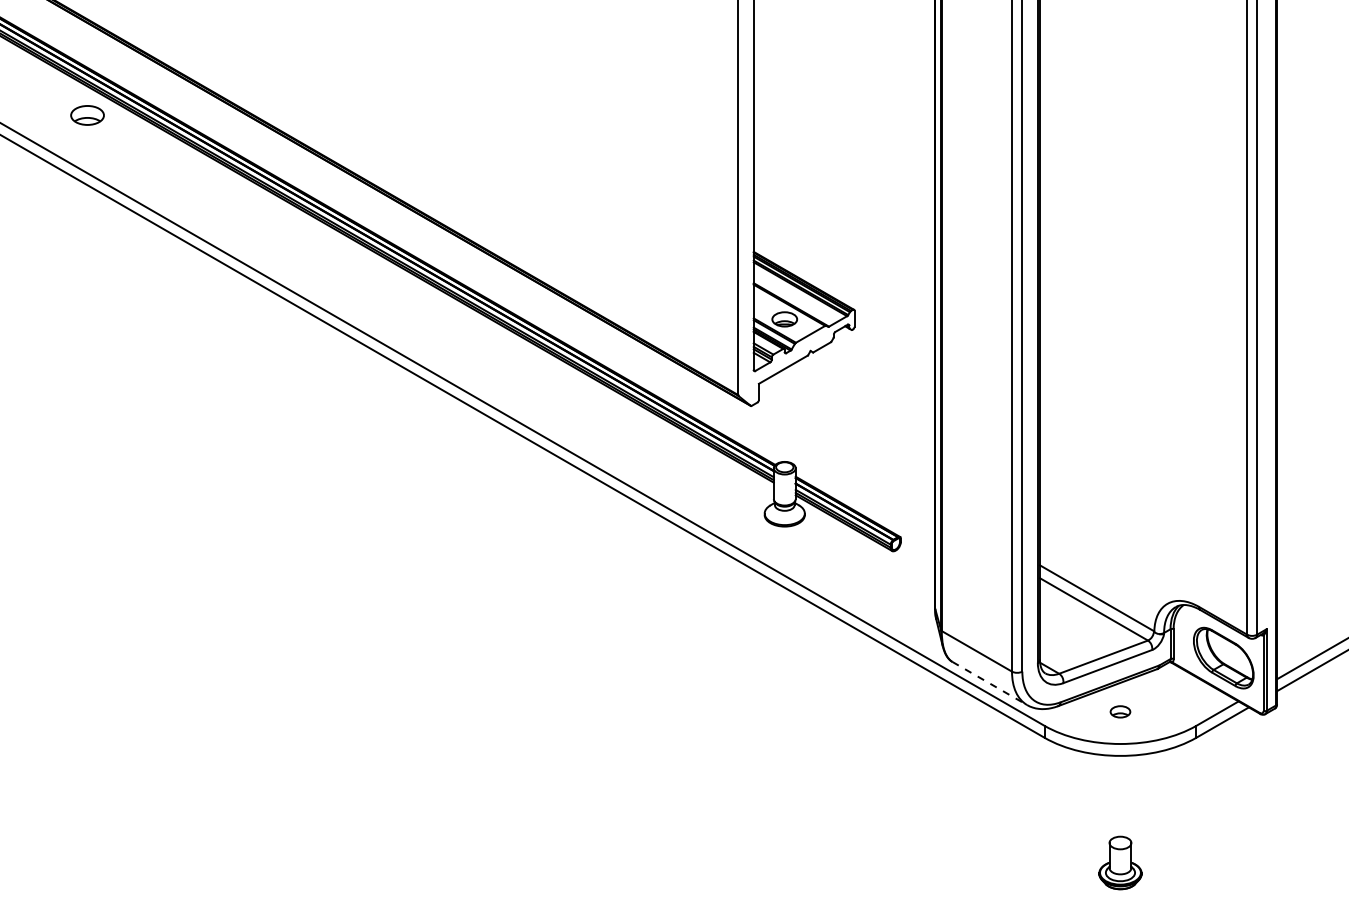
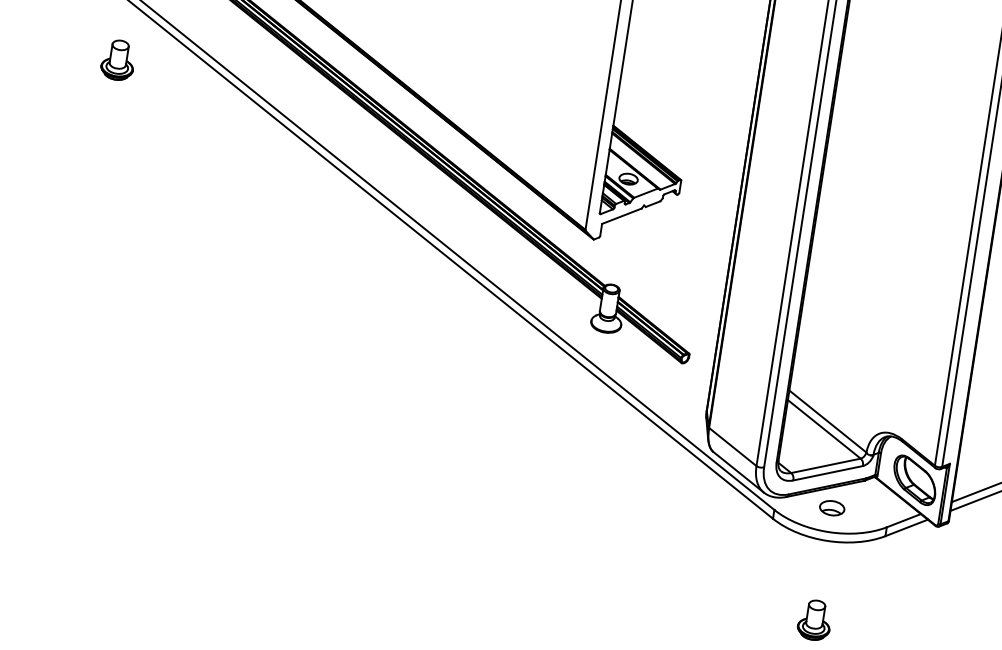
part: (87, 266) -> (118, 60), added
line: (990, 683) -> (739, 472), dashed -> solid
part: (1120, 711) -> (832, 508), size x1.67

